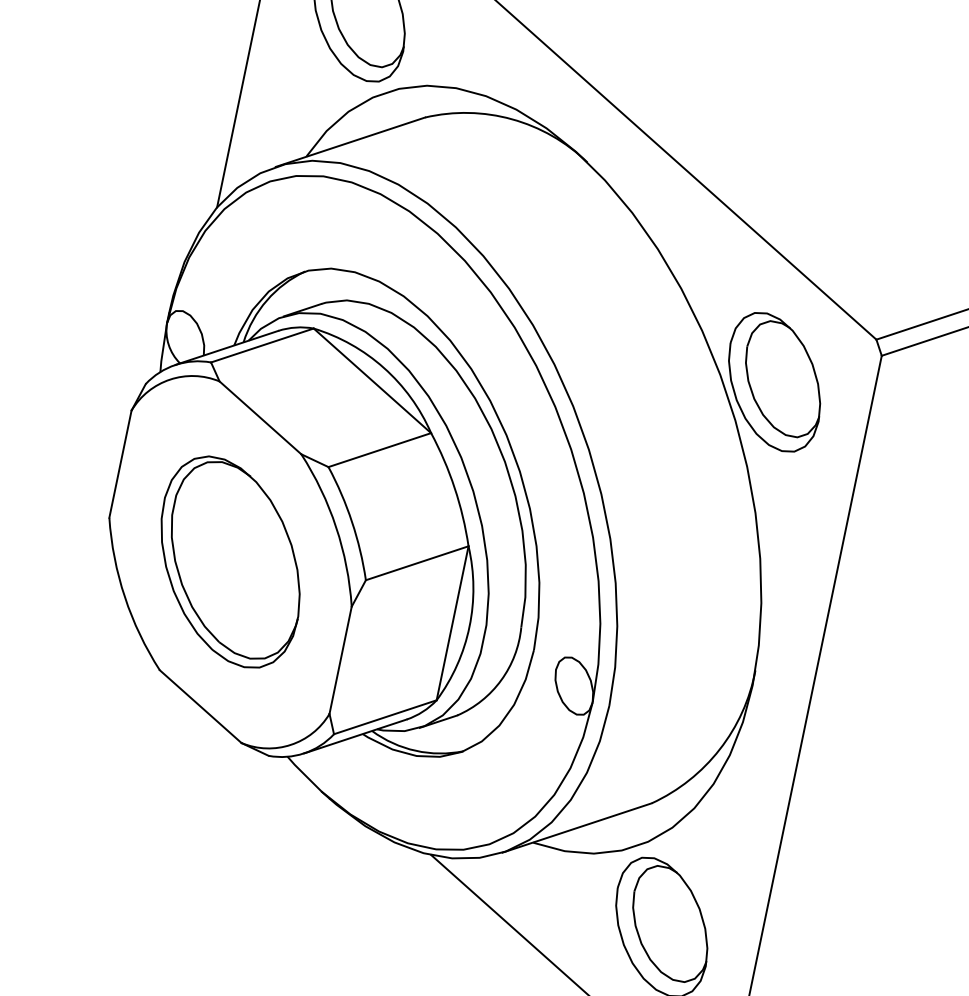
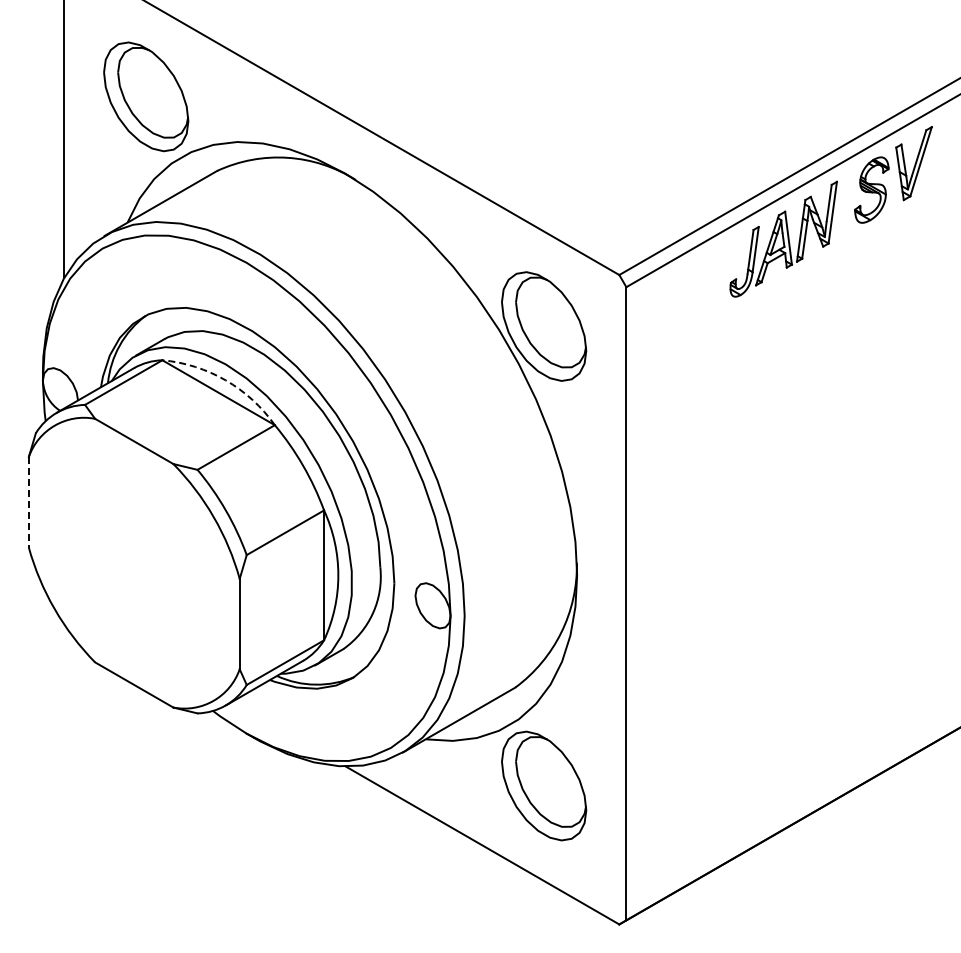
arc: (383, 368) -> (225, 380), solid -> dashed
line: (120, 464) -> (28, 502), solid -> dashed
part: (229, 562) -> (133, 563), removed

